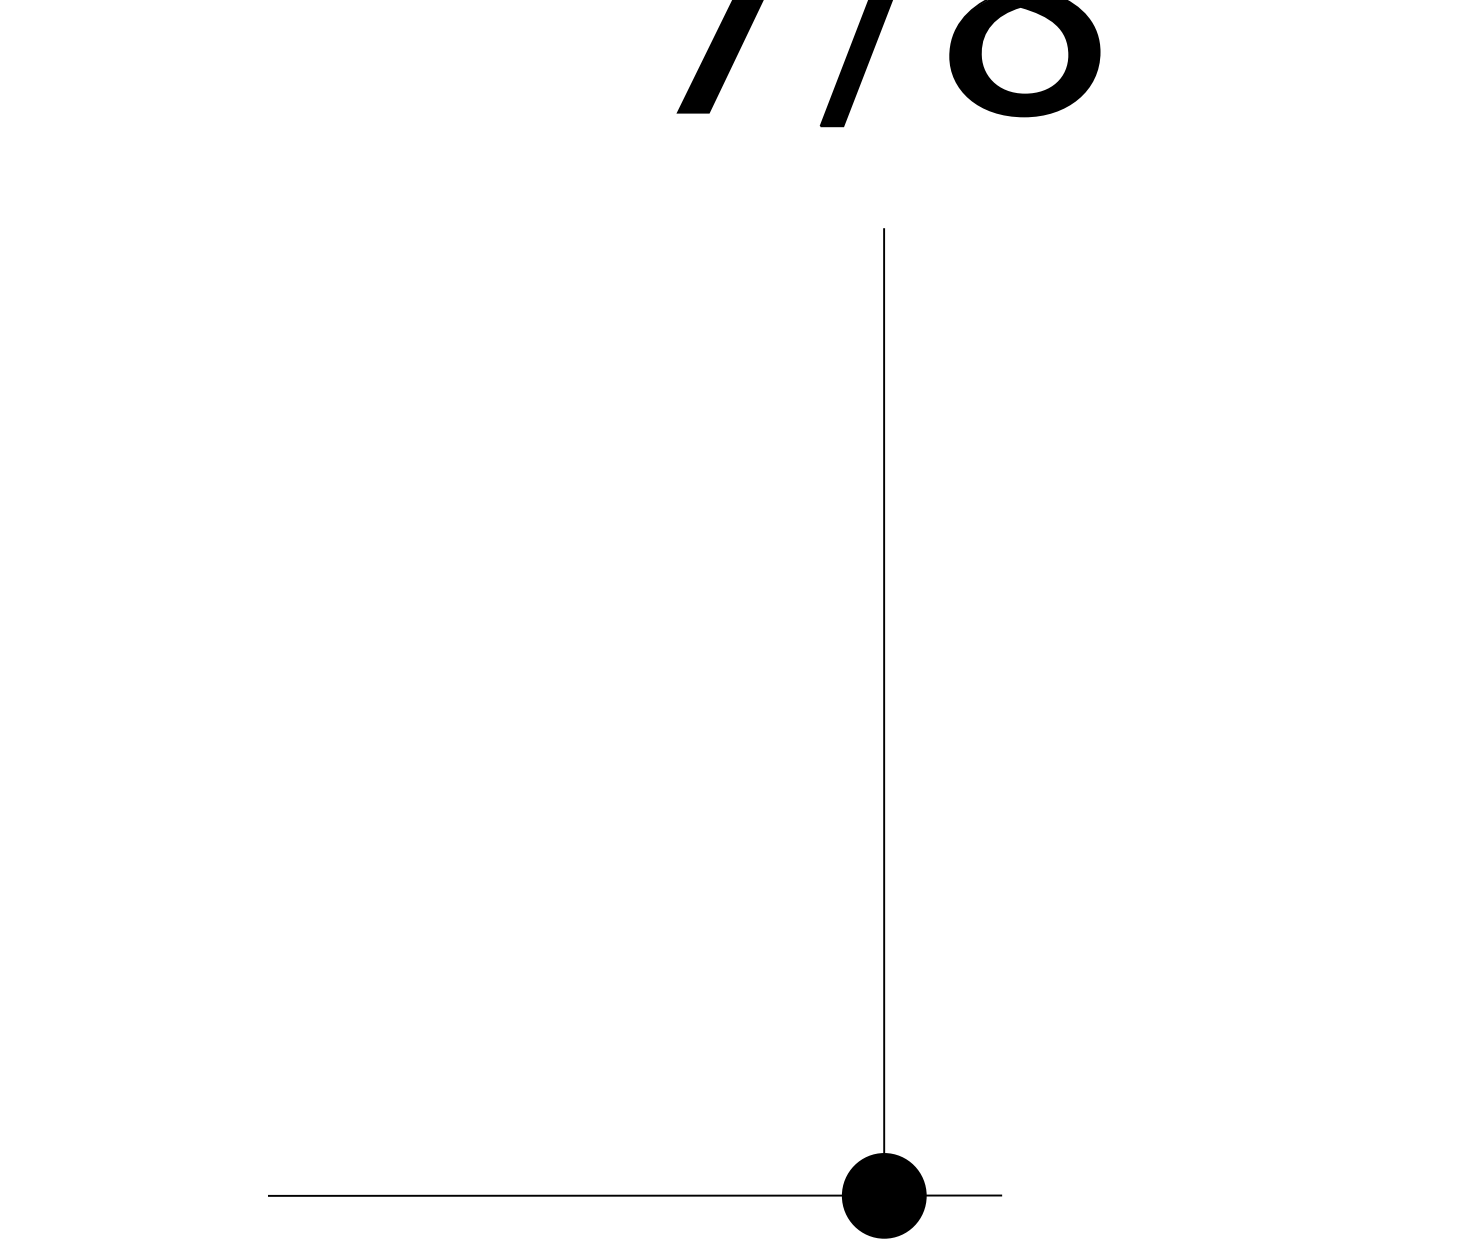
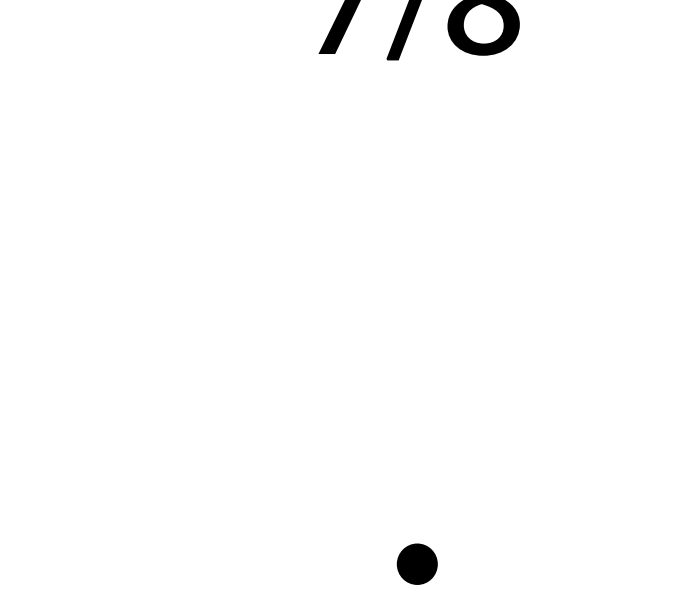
line: (884, 702) -> (417, 331), removed
line: (634, 1196) -> (299, 564), removed

